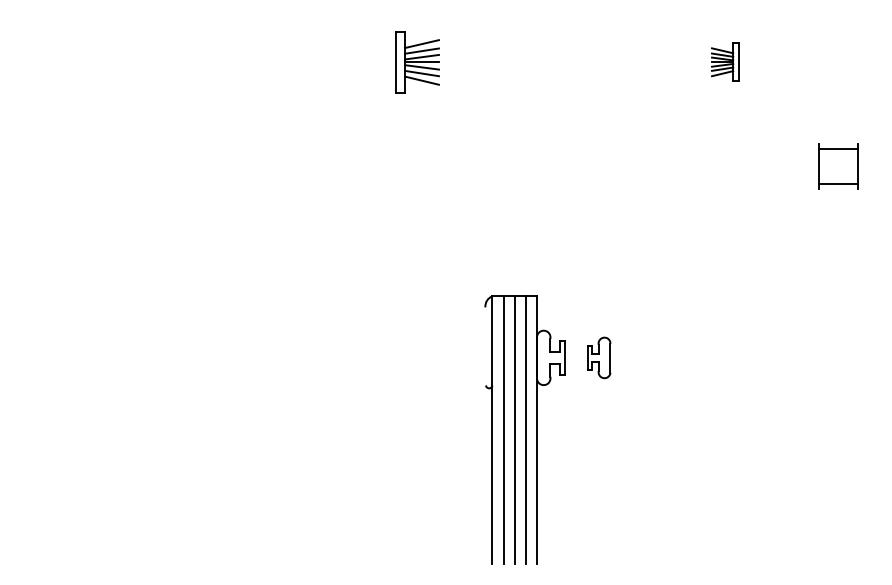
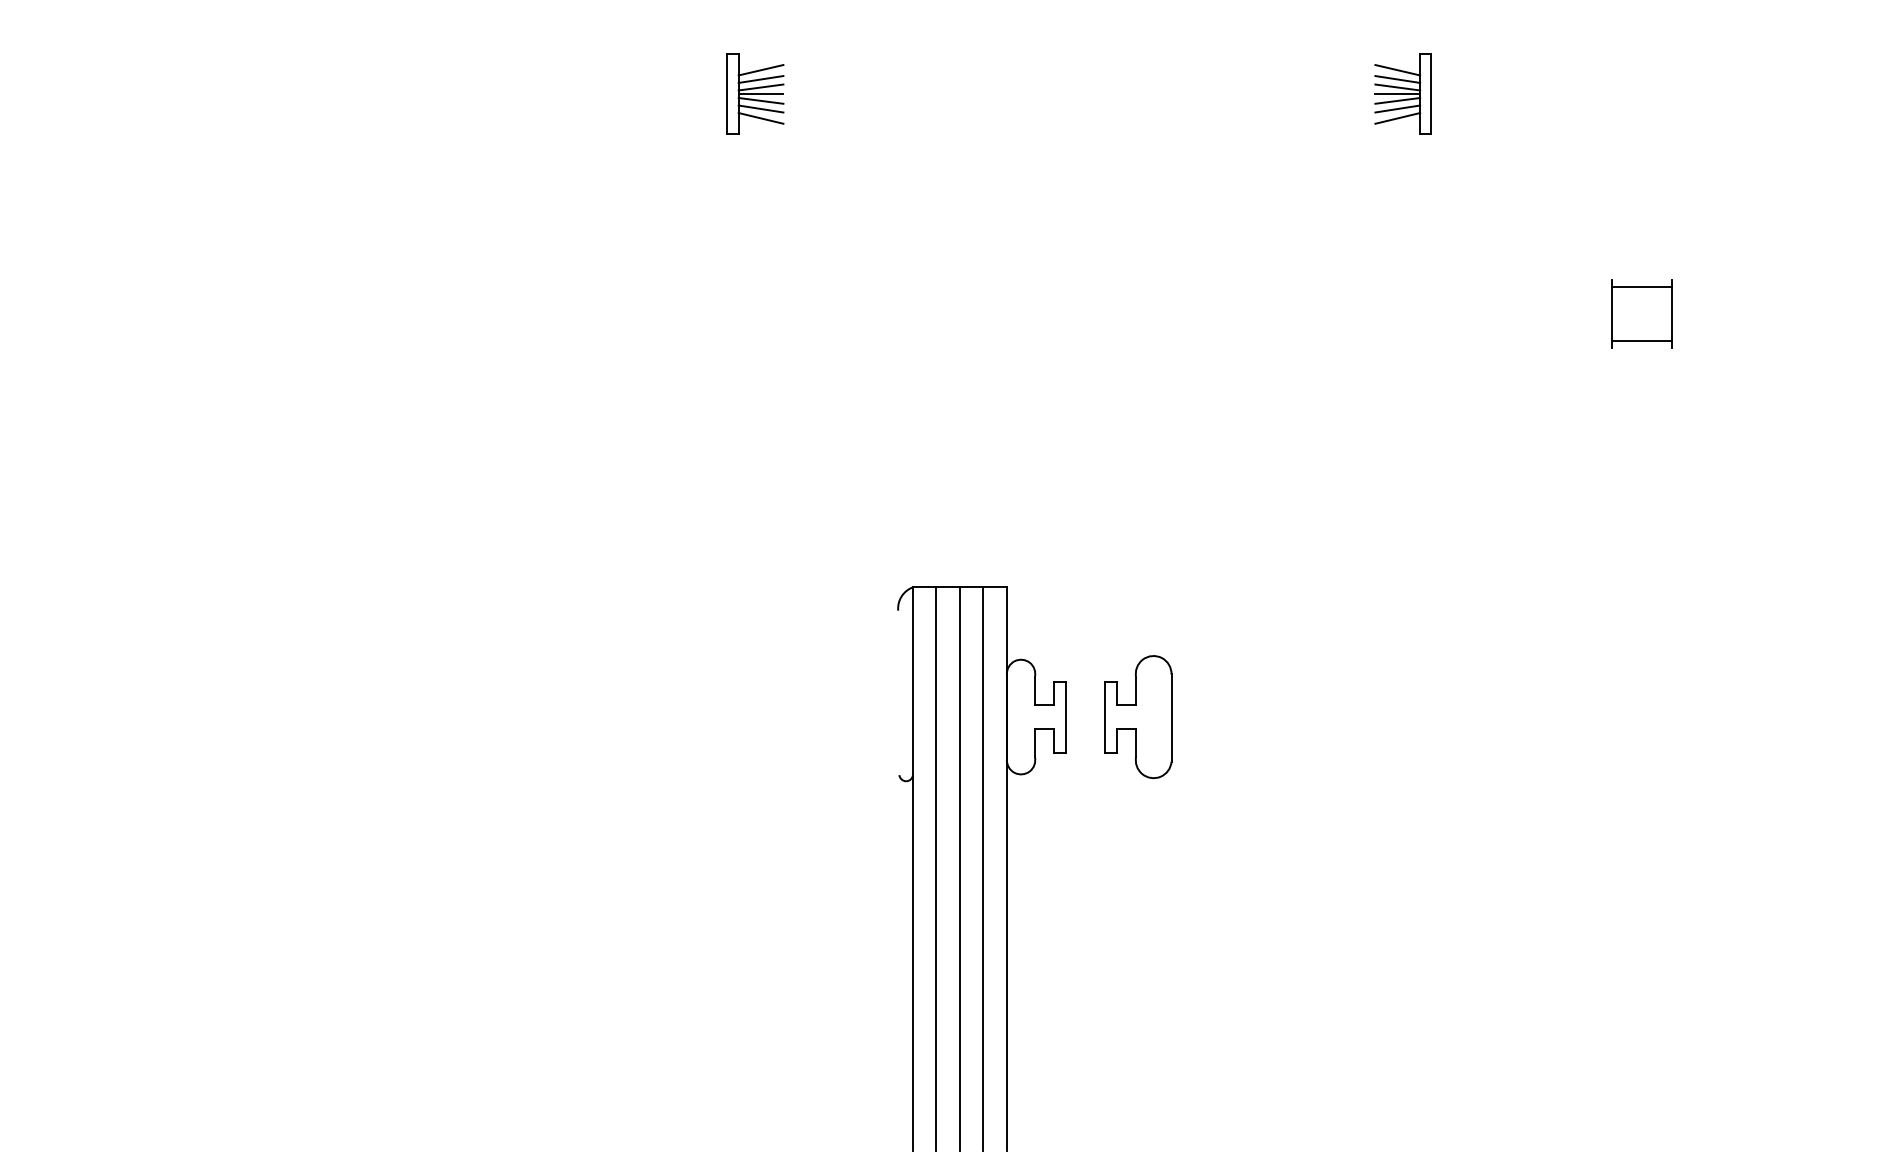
part: (417, 61) -> (755, 92), size x0.62
part: (838, 166) -> (1641, 313), size x0.71
part: (599, 357) -> (1138, 716), size x1.43

